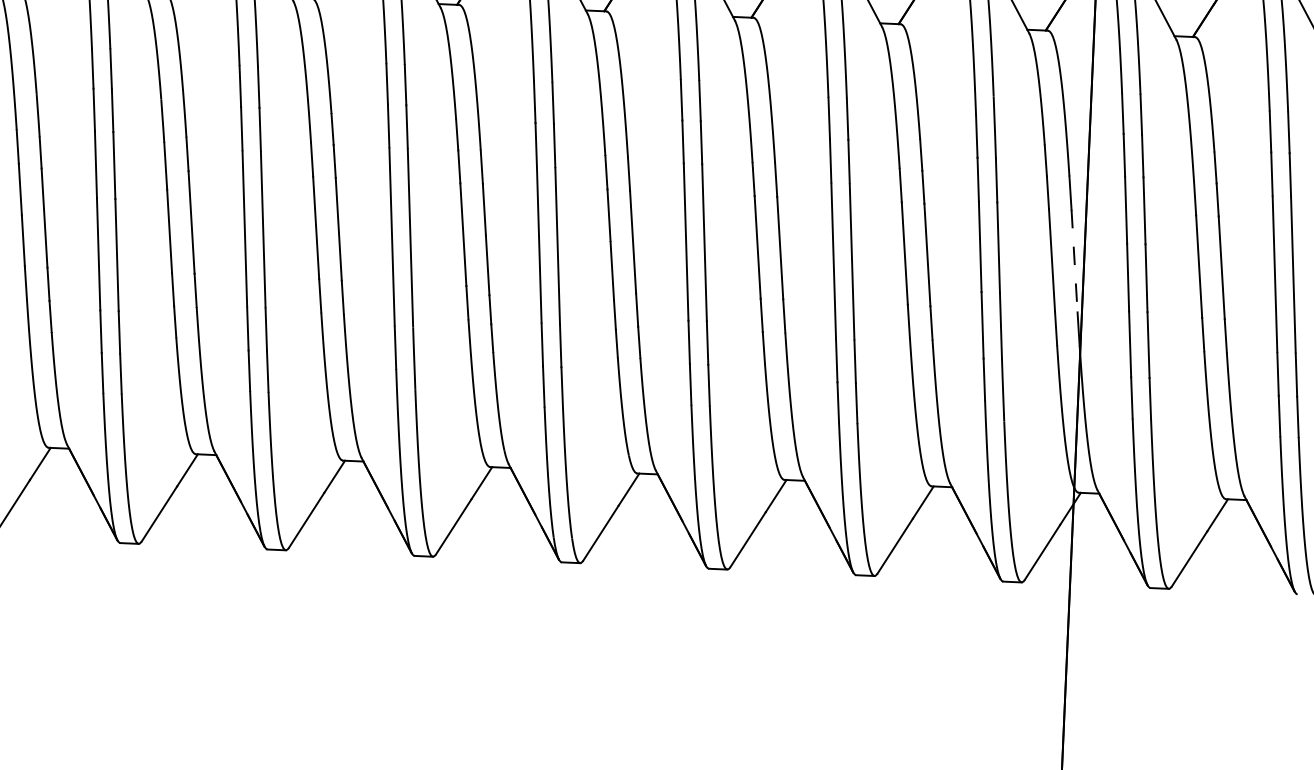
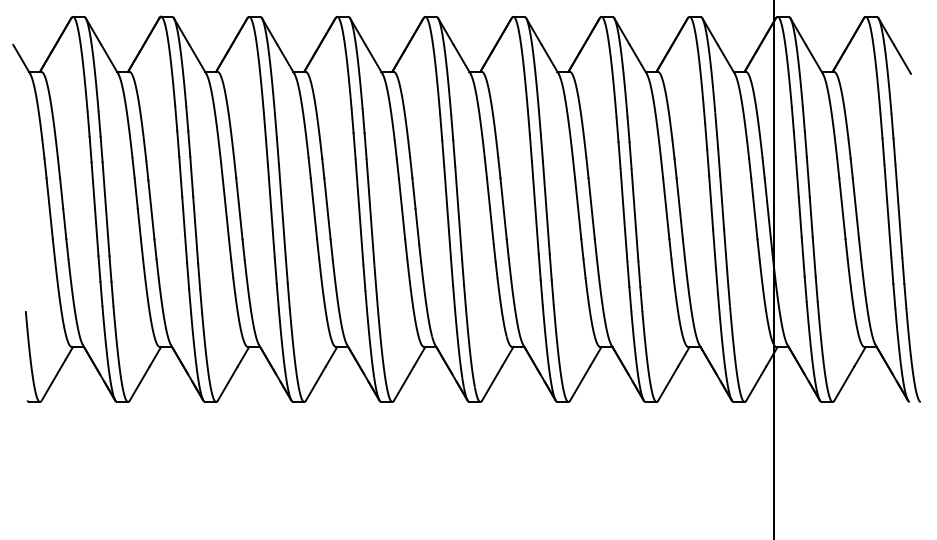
line: (1073, 260) -> (767, 208), dashed -> solid

